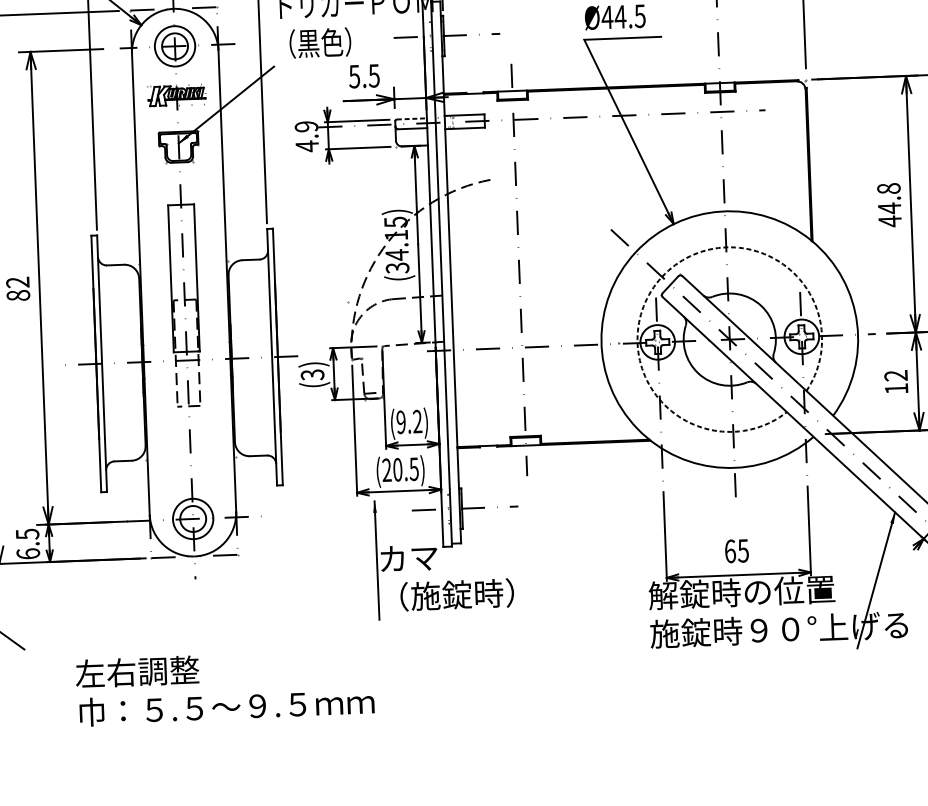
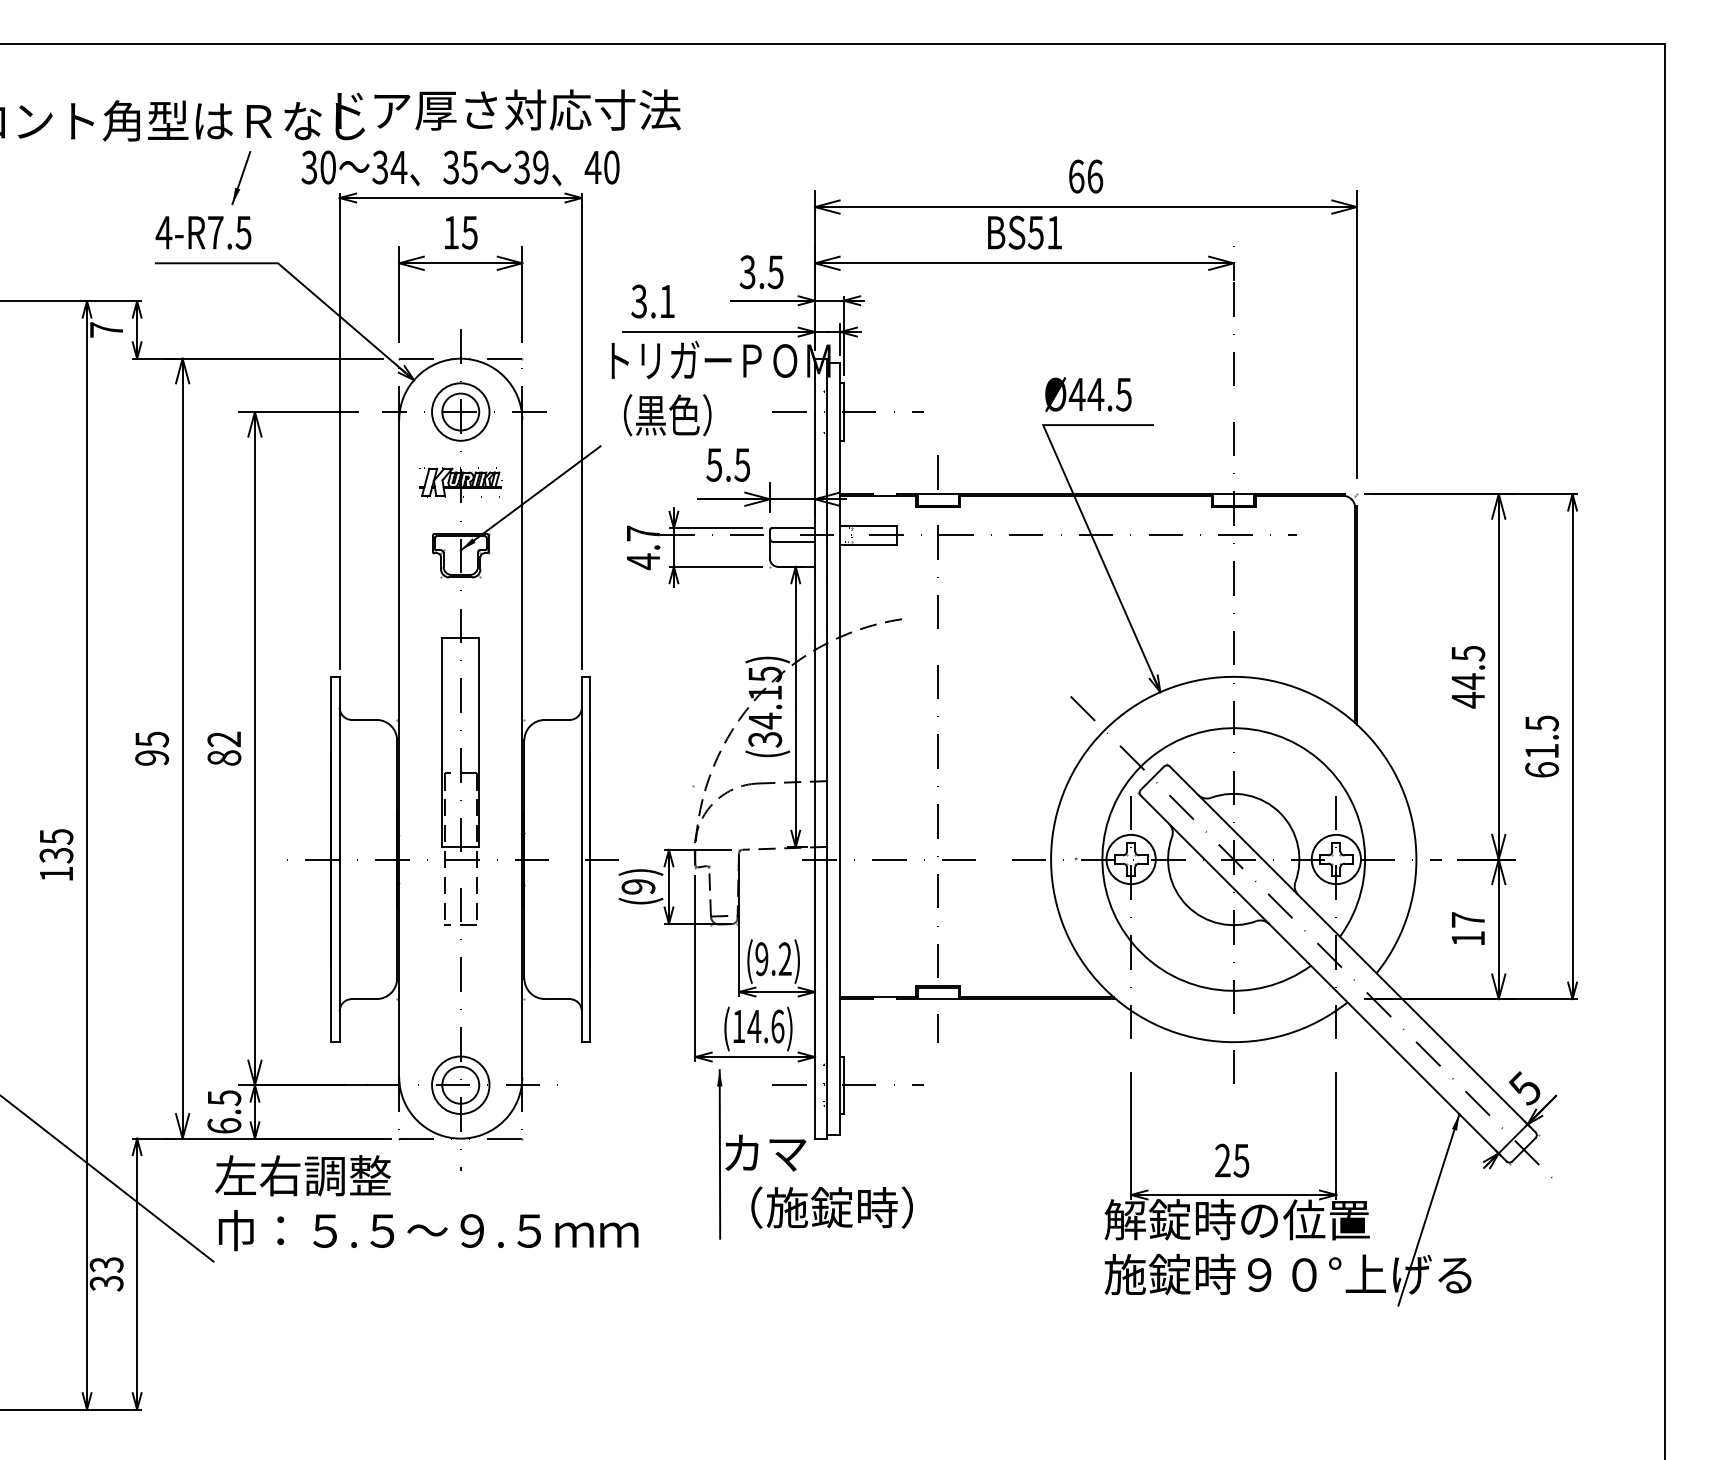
line: (412, 119) -> (794, 528), dashed -> solid
text: (306, 126) -> (643, 533), 4.9 -> 4.7
text: (889, 188) -> (1468, 653), 44.8 -> 44.5
arc: (661, 276) -> (1140, 766), dashed -> solid
text: (312, 374) -> (638, 886), (3) -> (9)
text: (895, 375) -> (1467, 919), 12 -> 17
text: (400, 469) -> (758, 1026), (20.5) -> (14.6)
text: (730, 551) -> (1222, 1160), 65 -> 25
text: (224, 688) -> (426, 1203), moved

